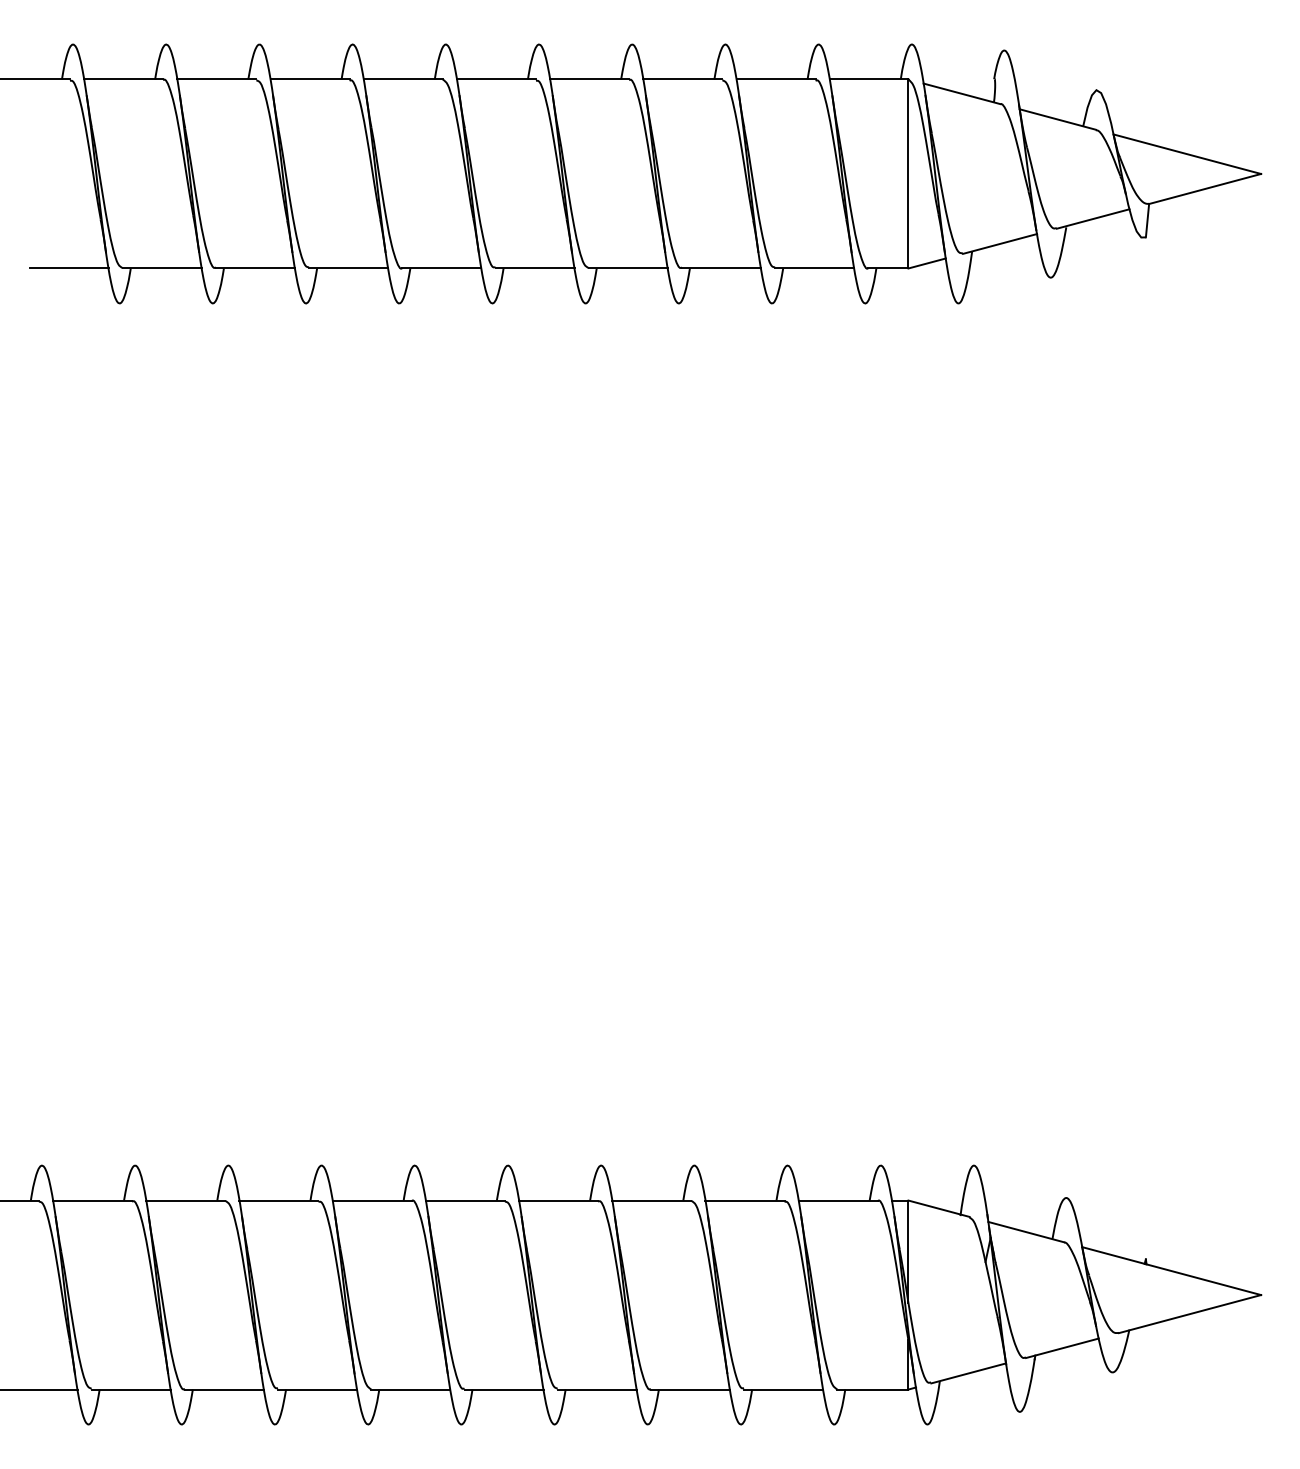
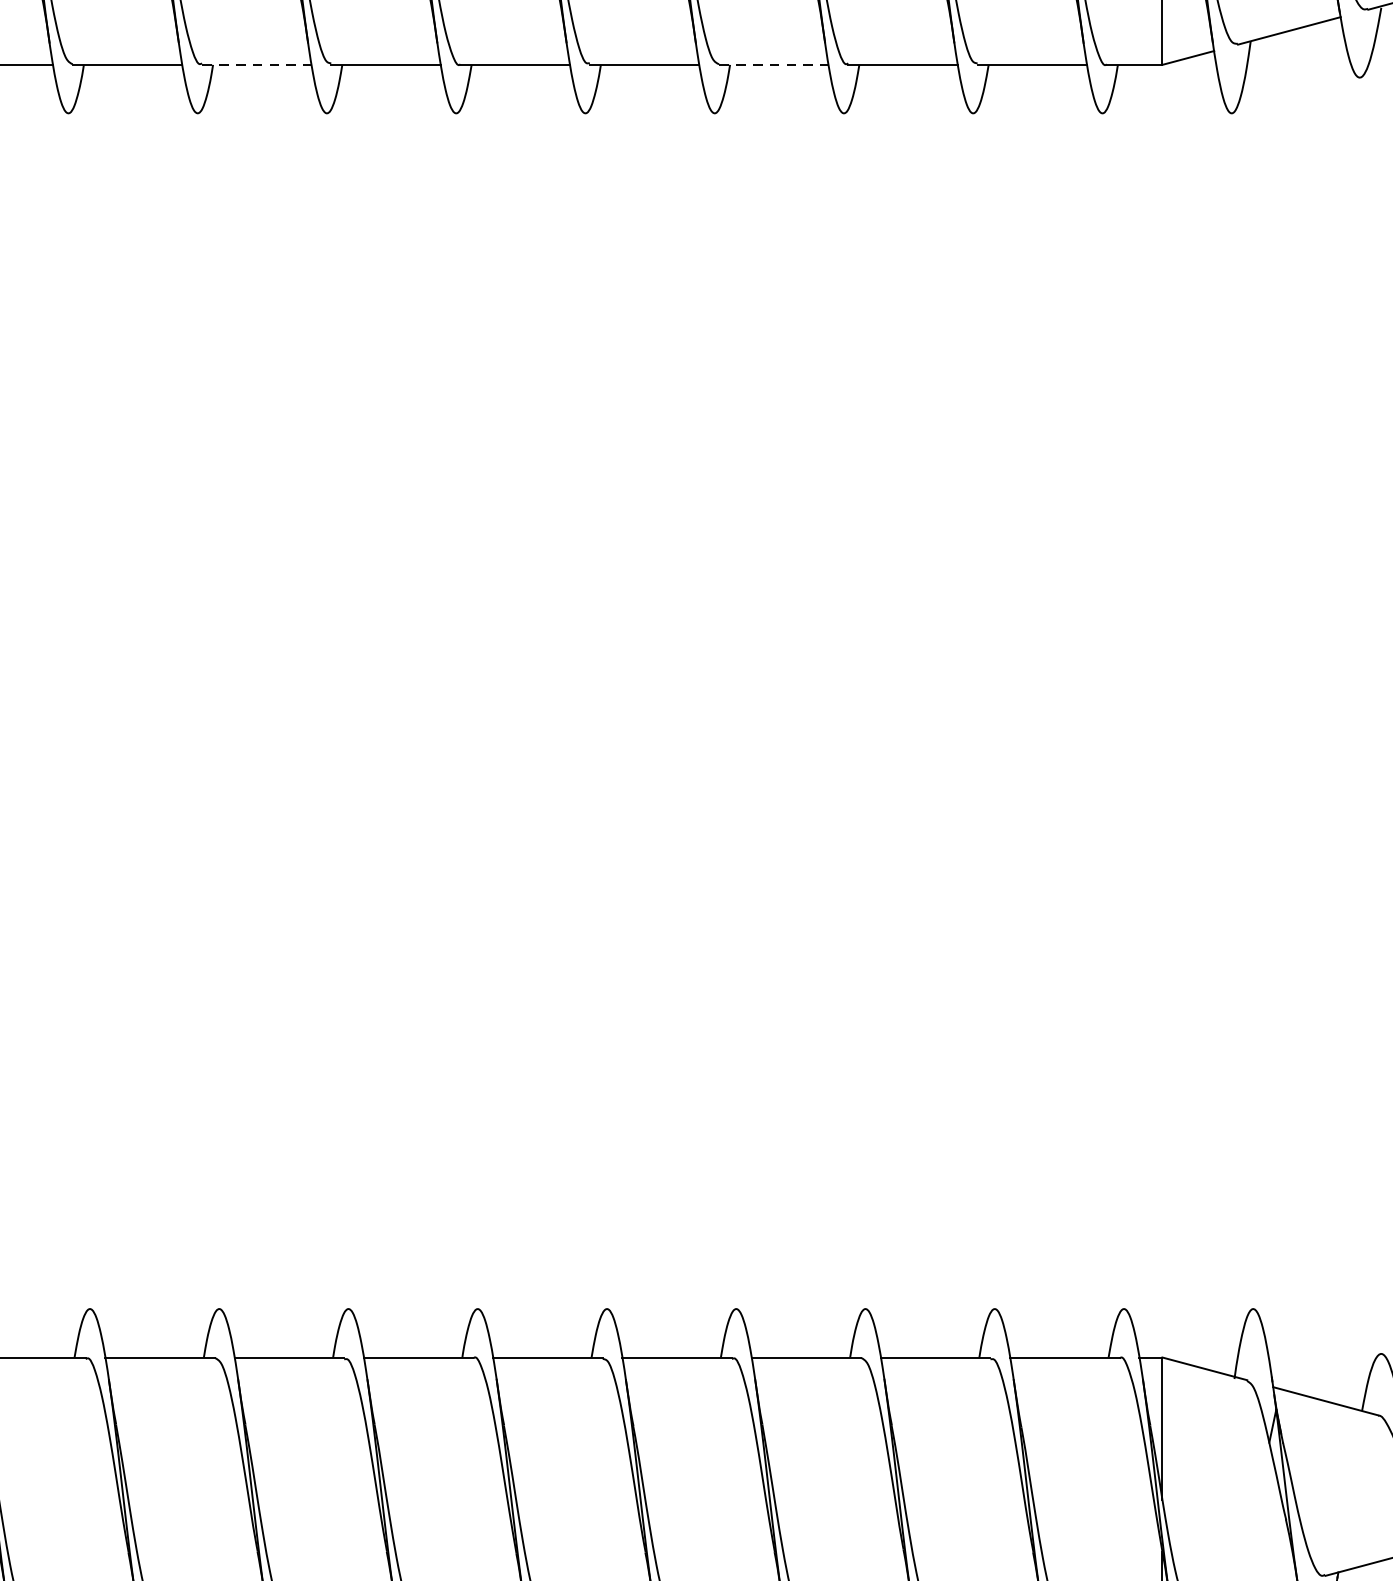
line: (255, 268) -> (256, 64), solid -> dashed
line: (628, 268) -> (774, 64), solid -> dashed

